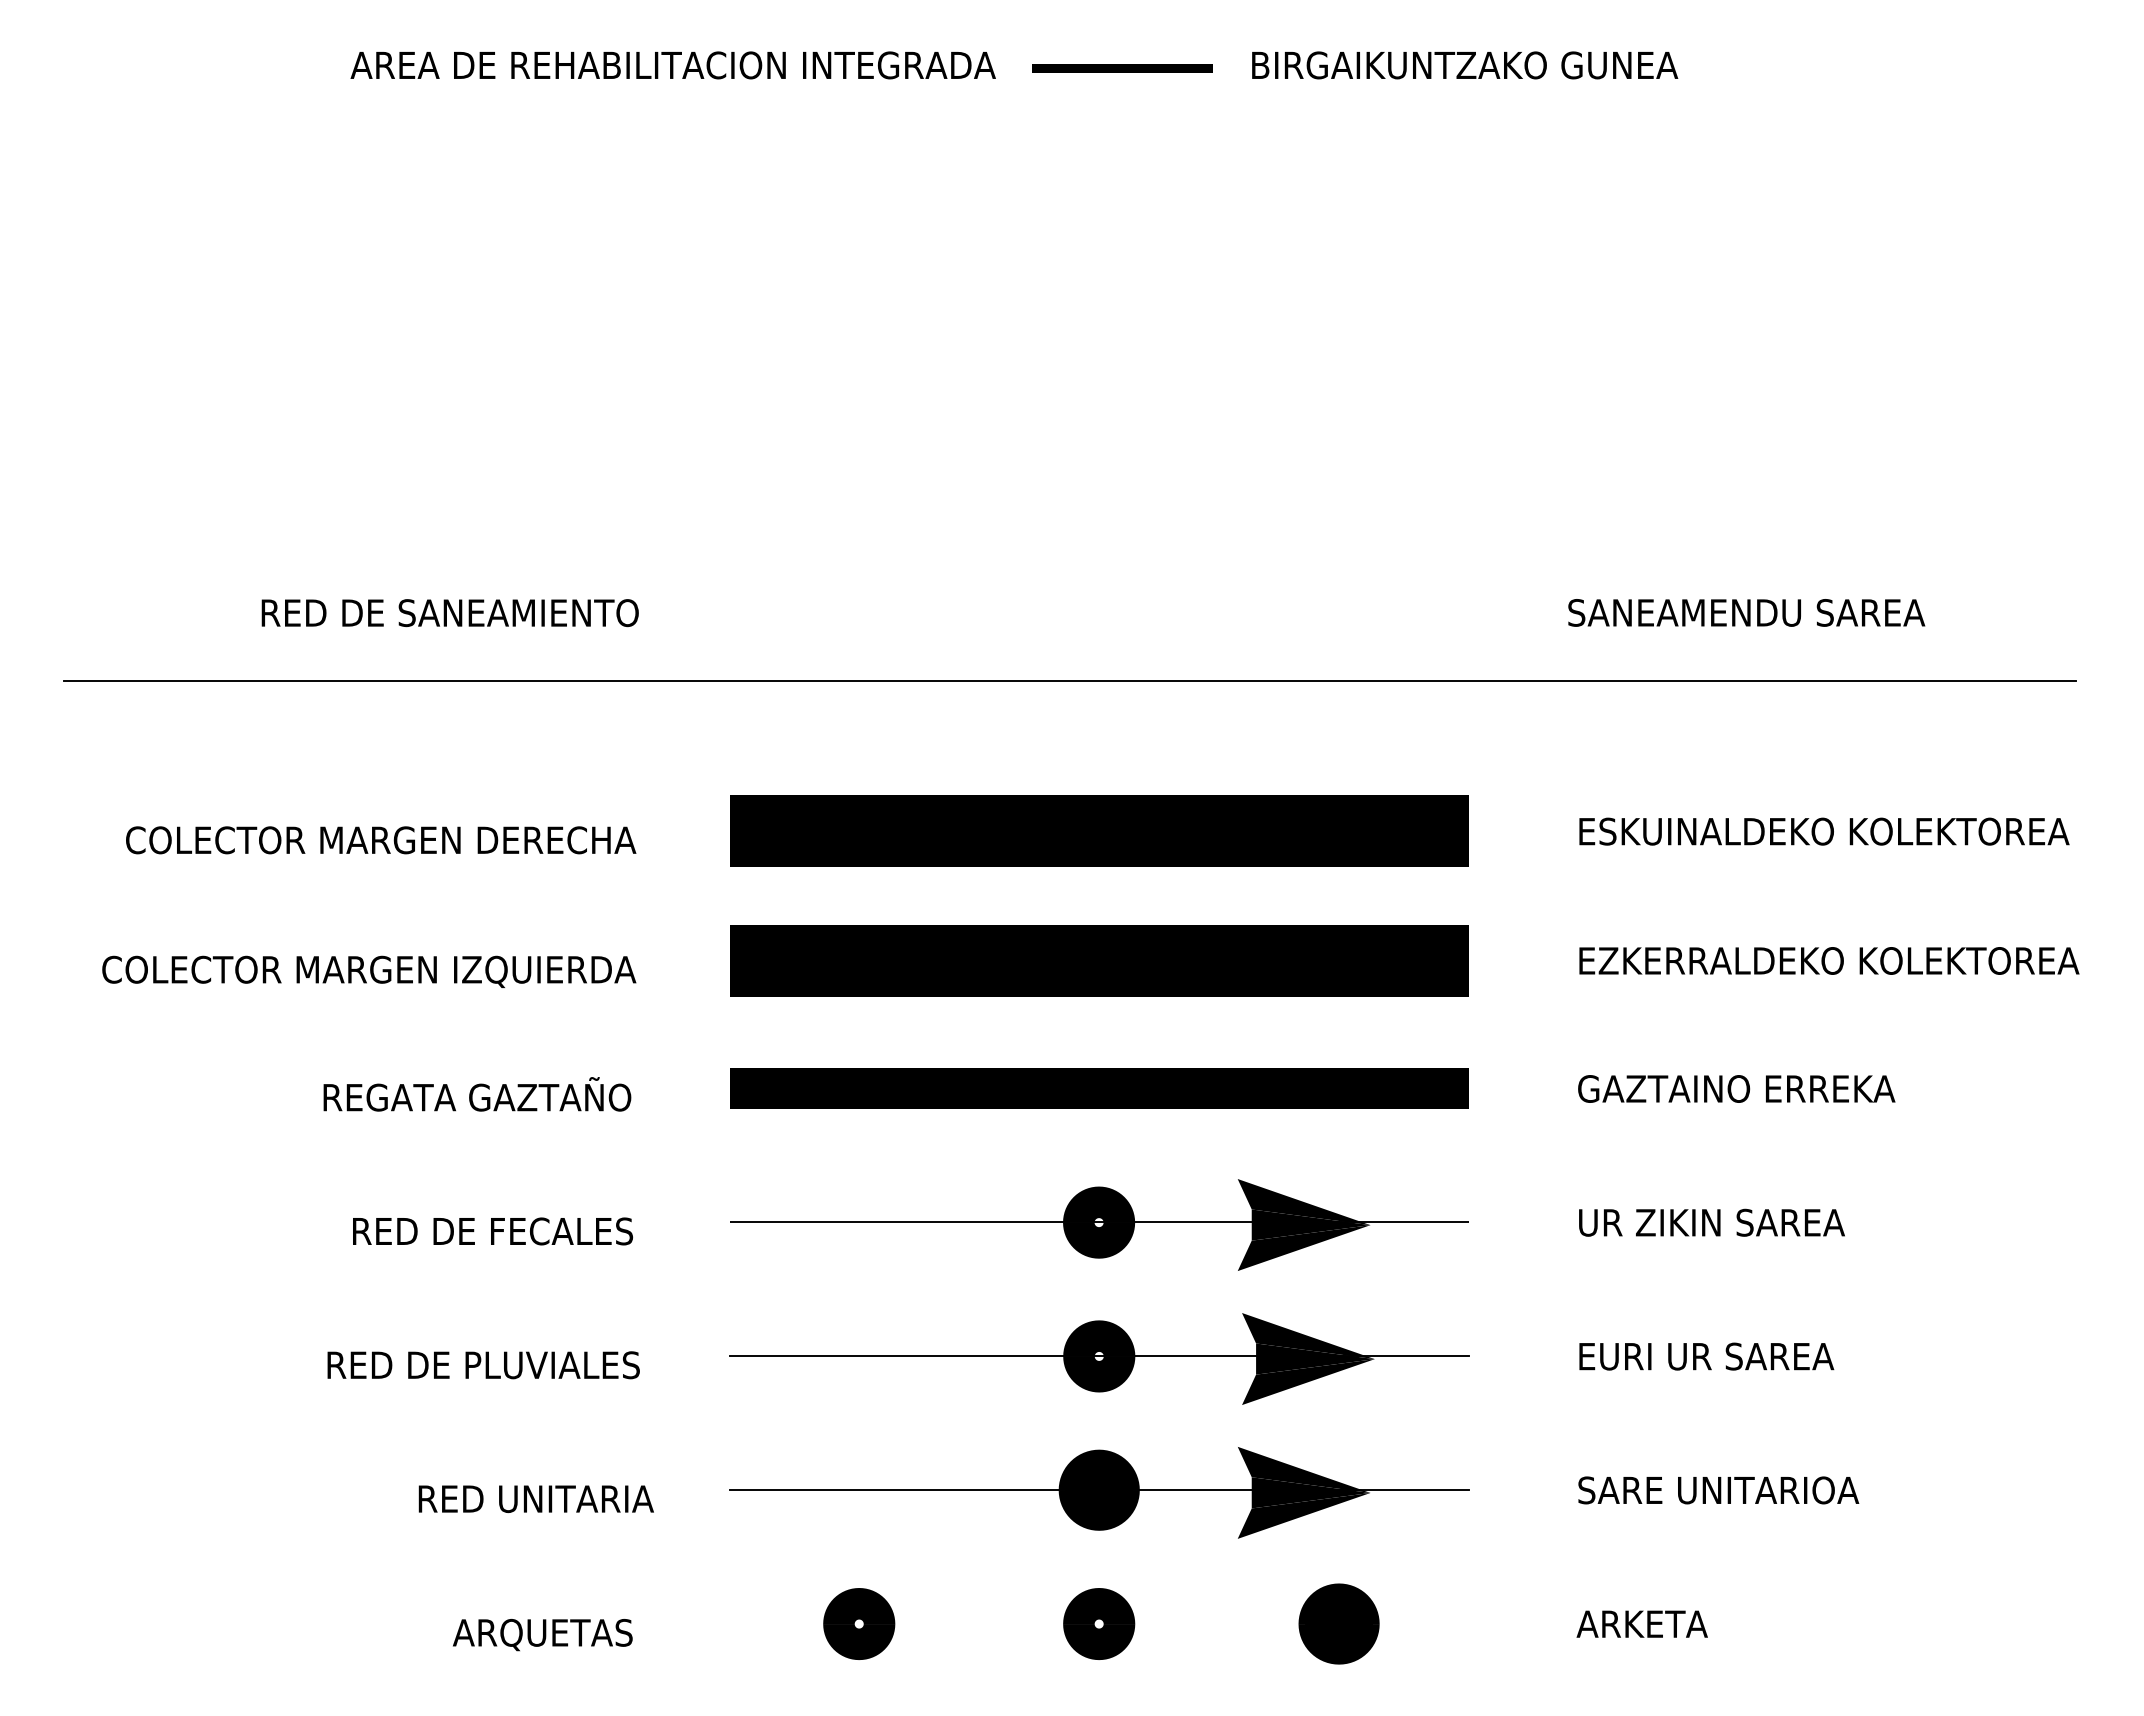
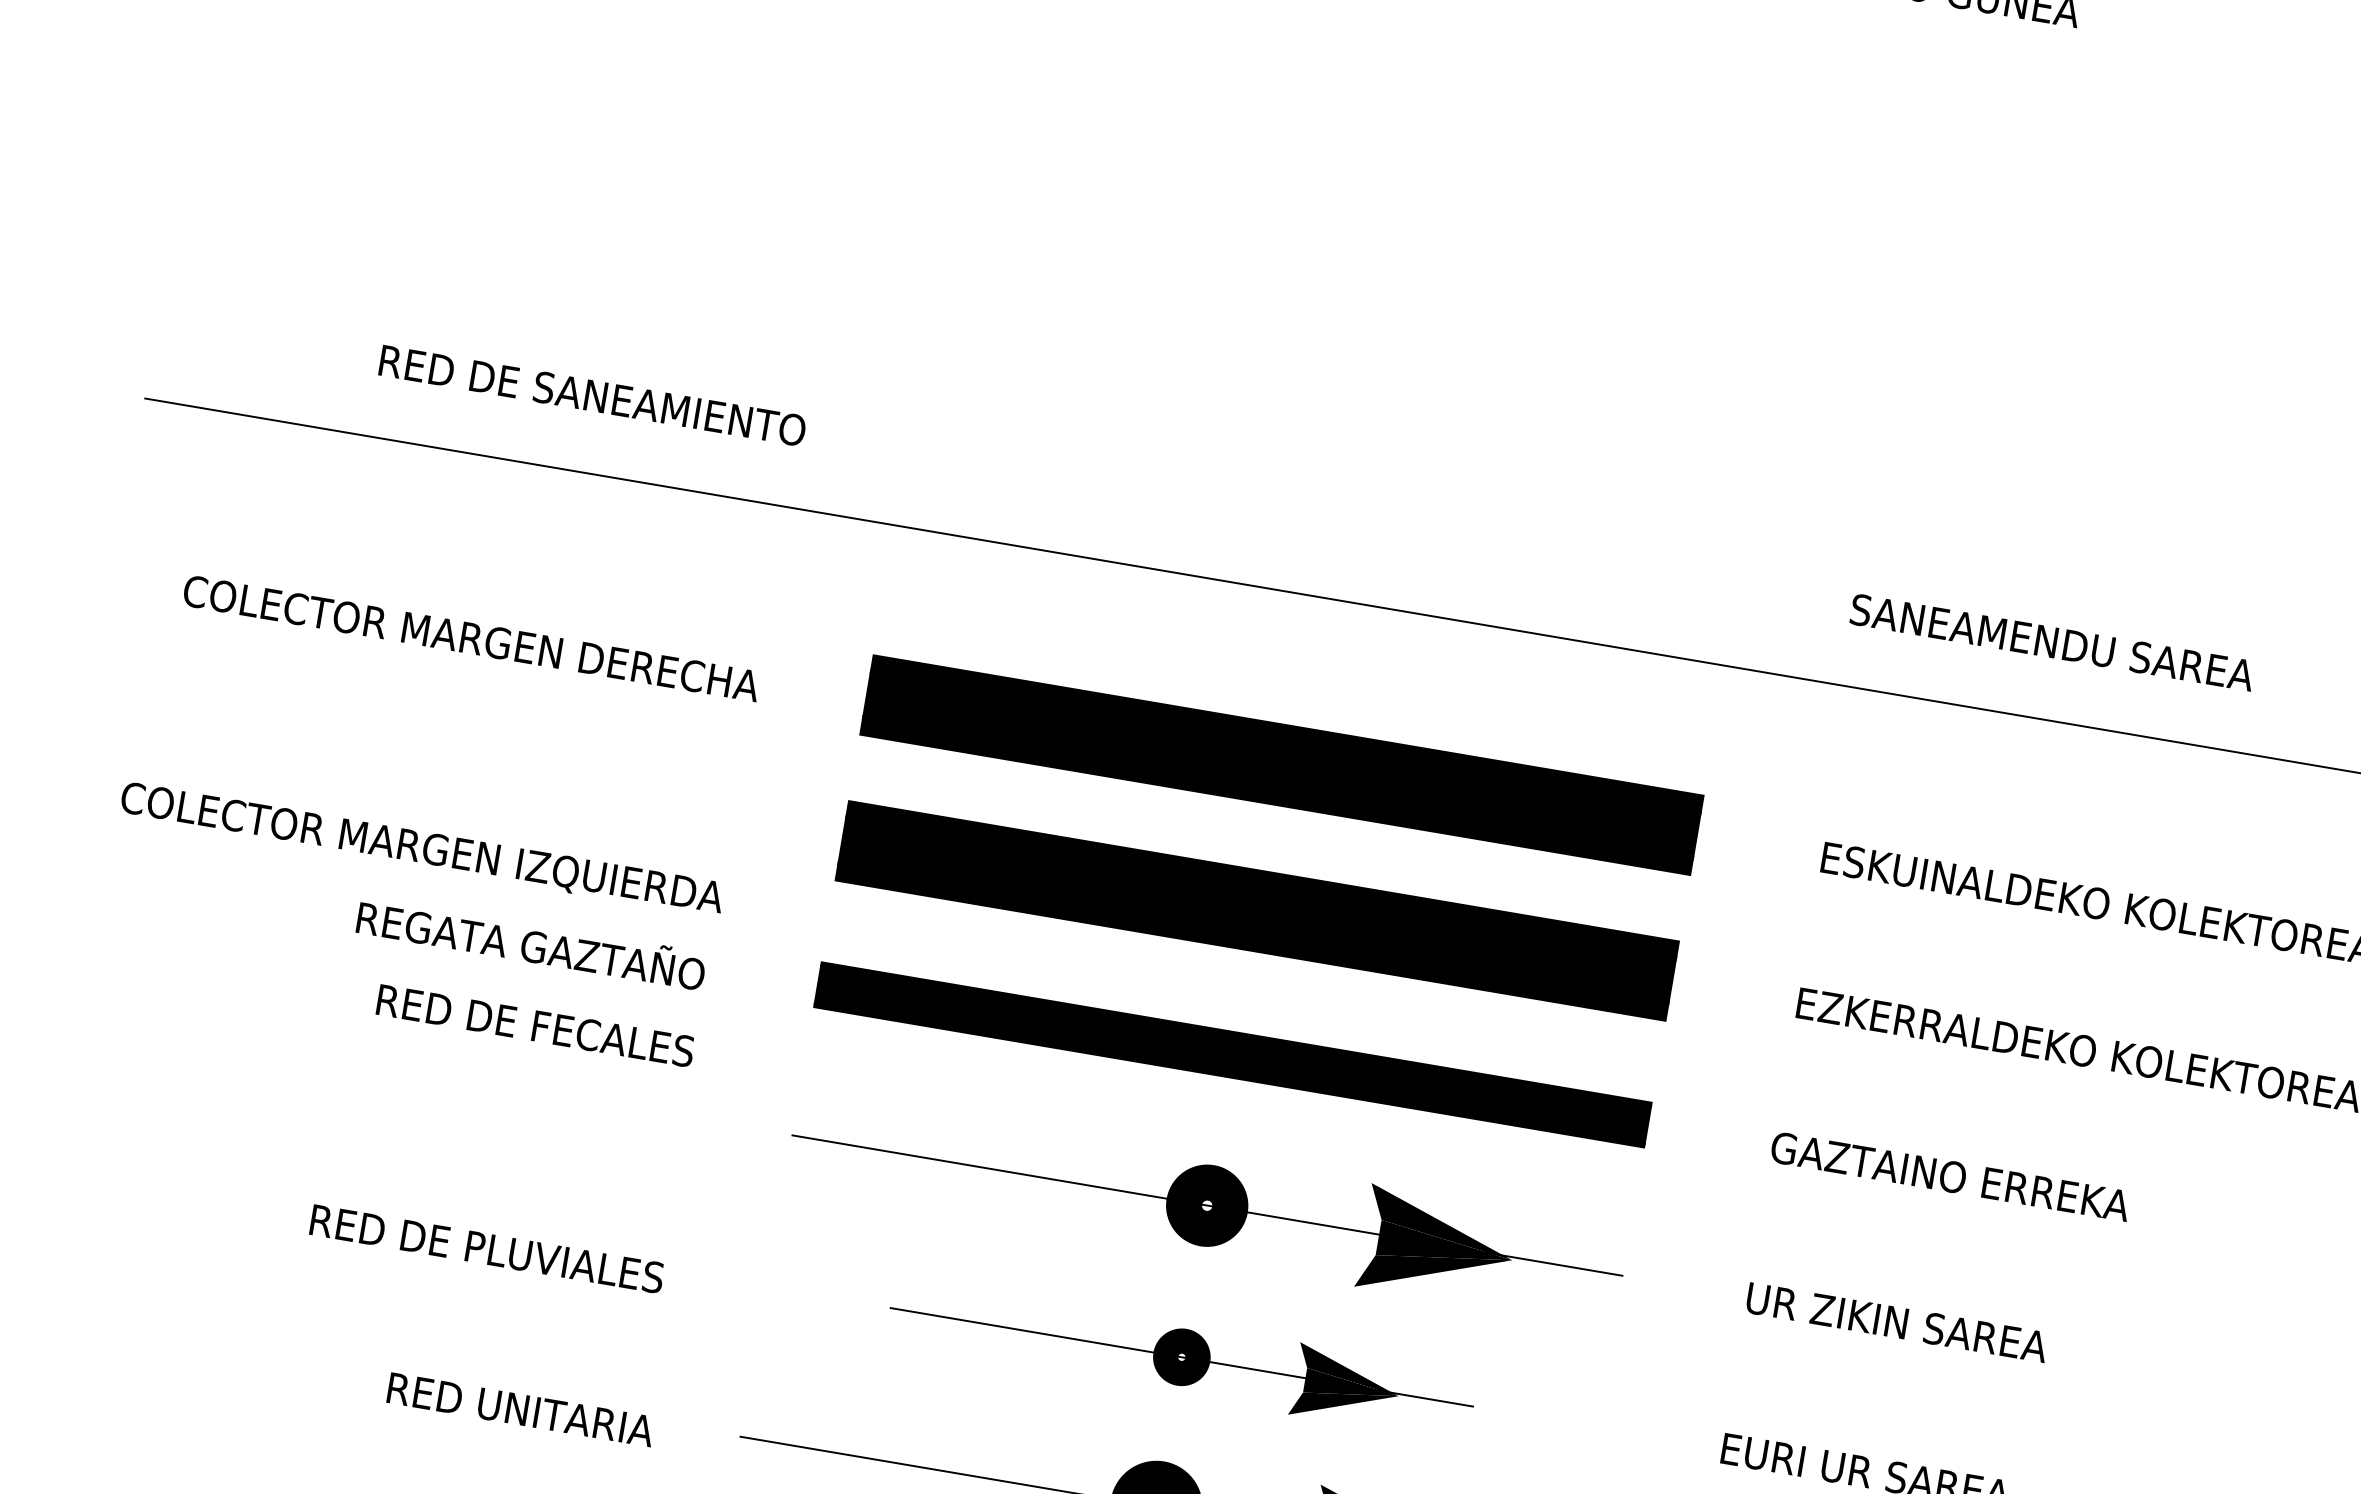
text: (369, 971) -> (422, 849), moved
text: (492, 1231) -> (535, 1025), moved
part: (1099, 1358) -> (1181, 1358), size x0.7

